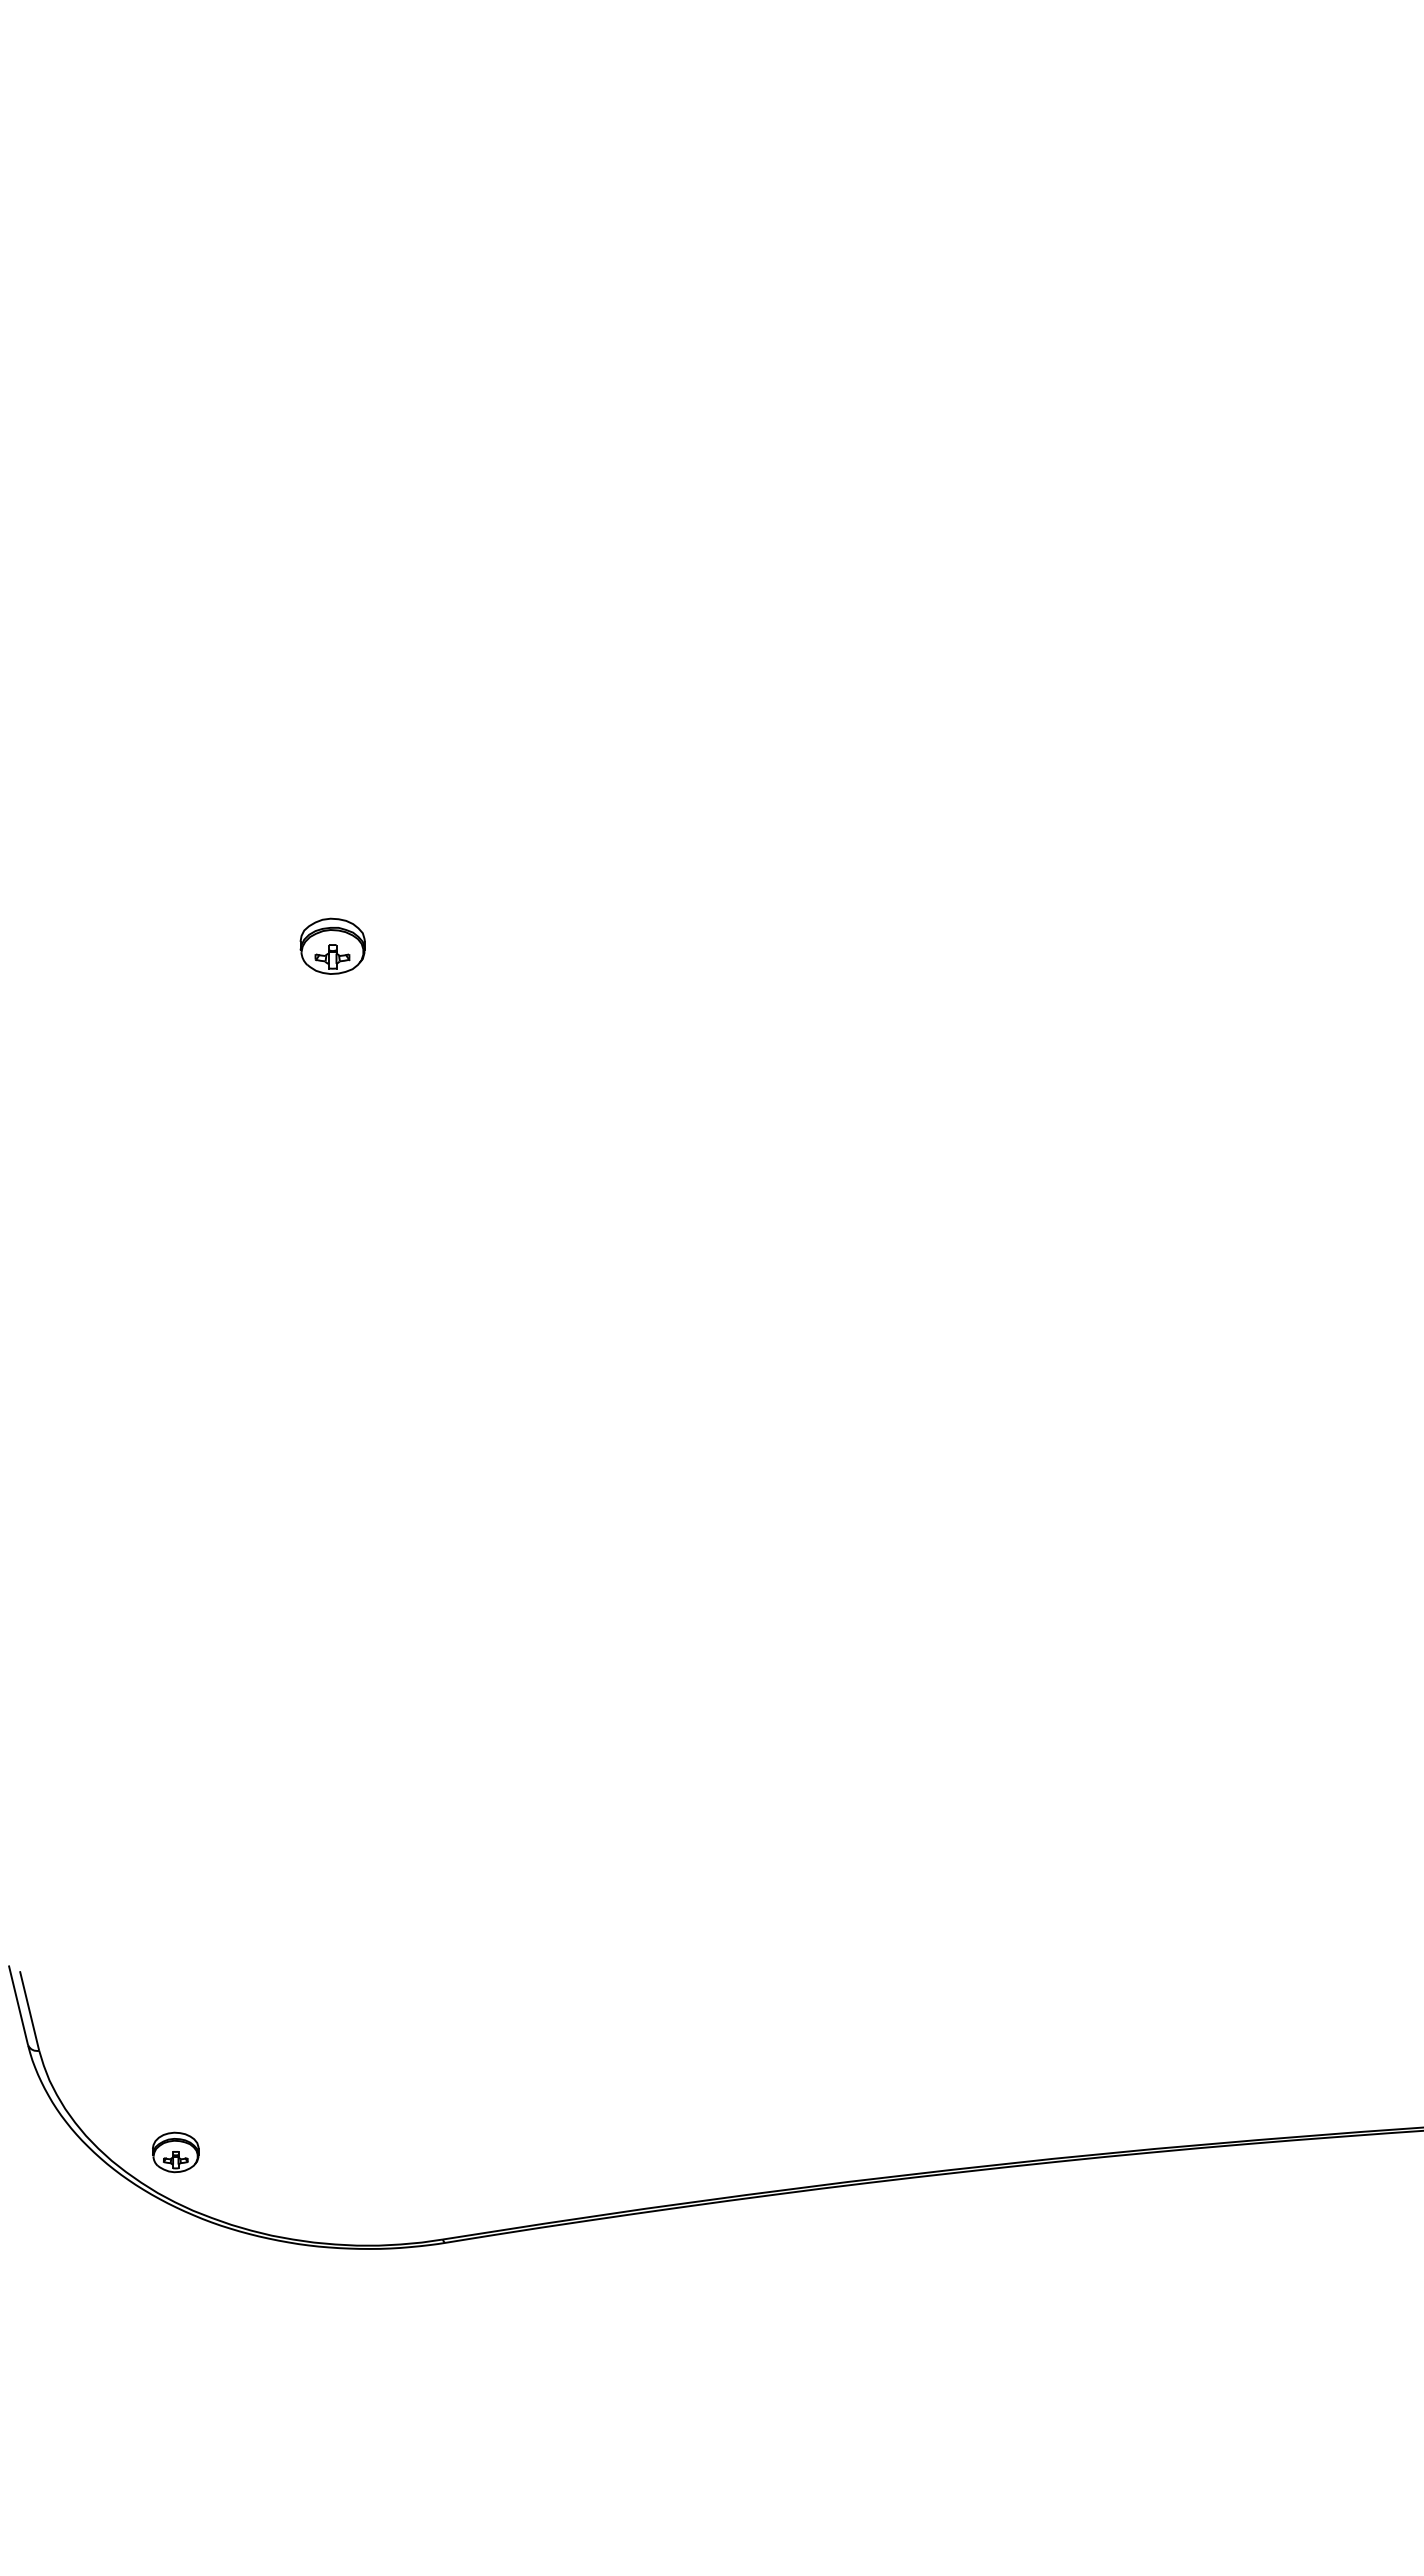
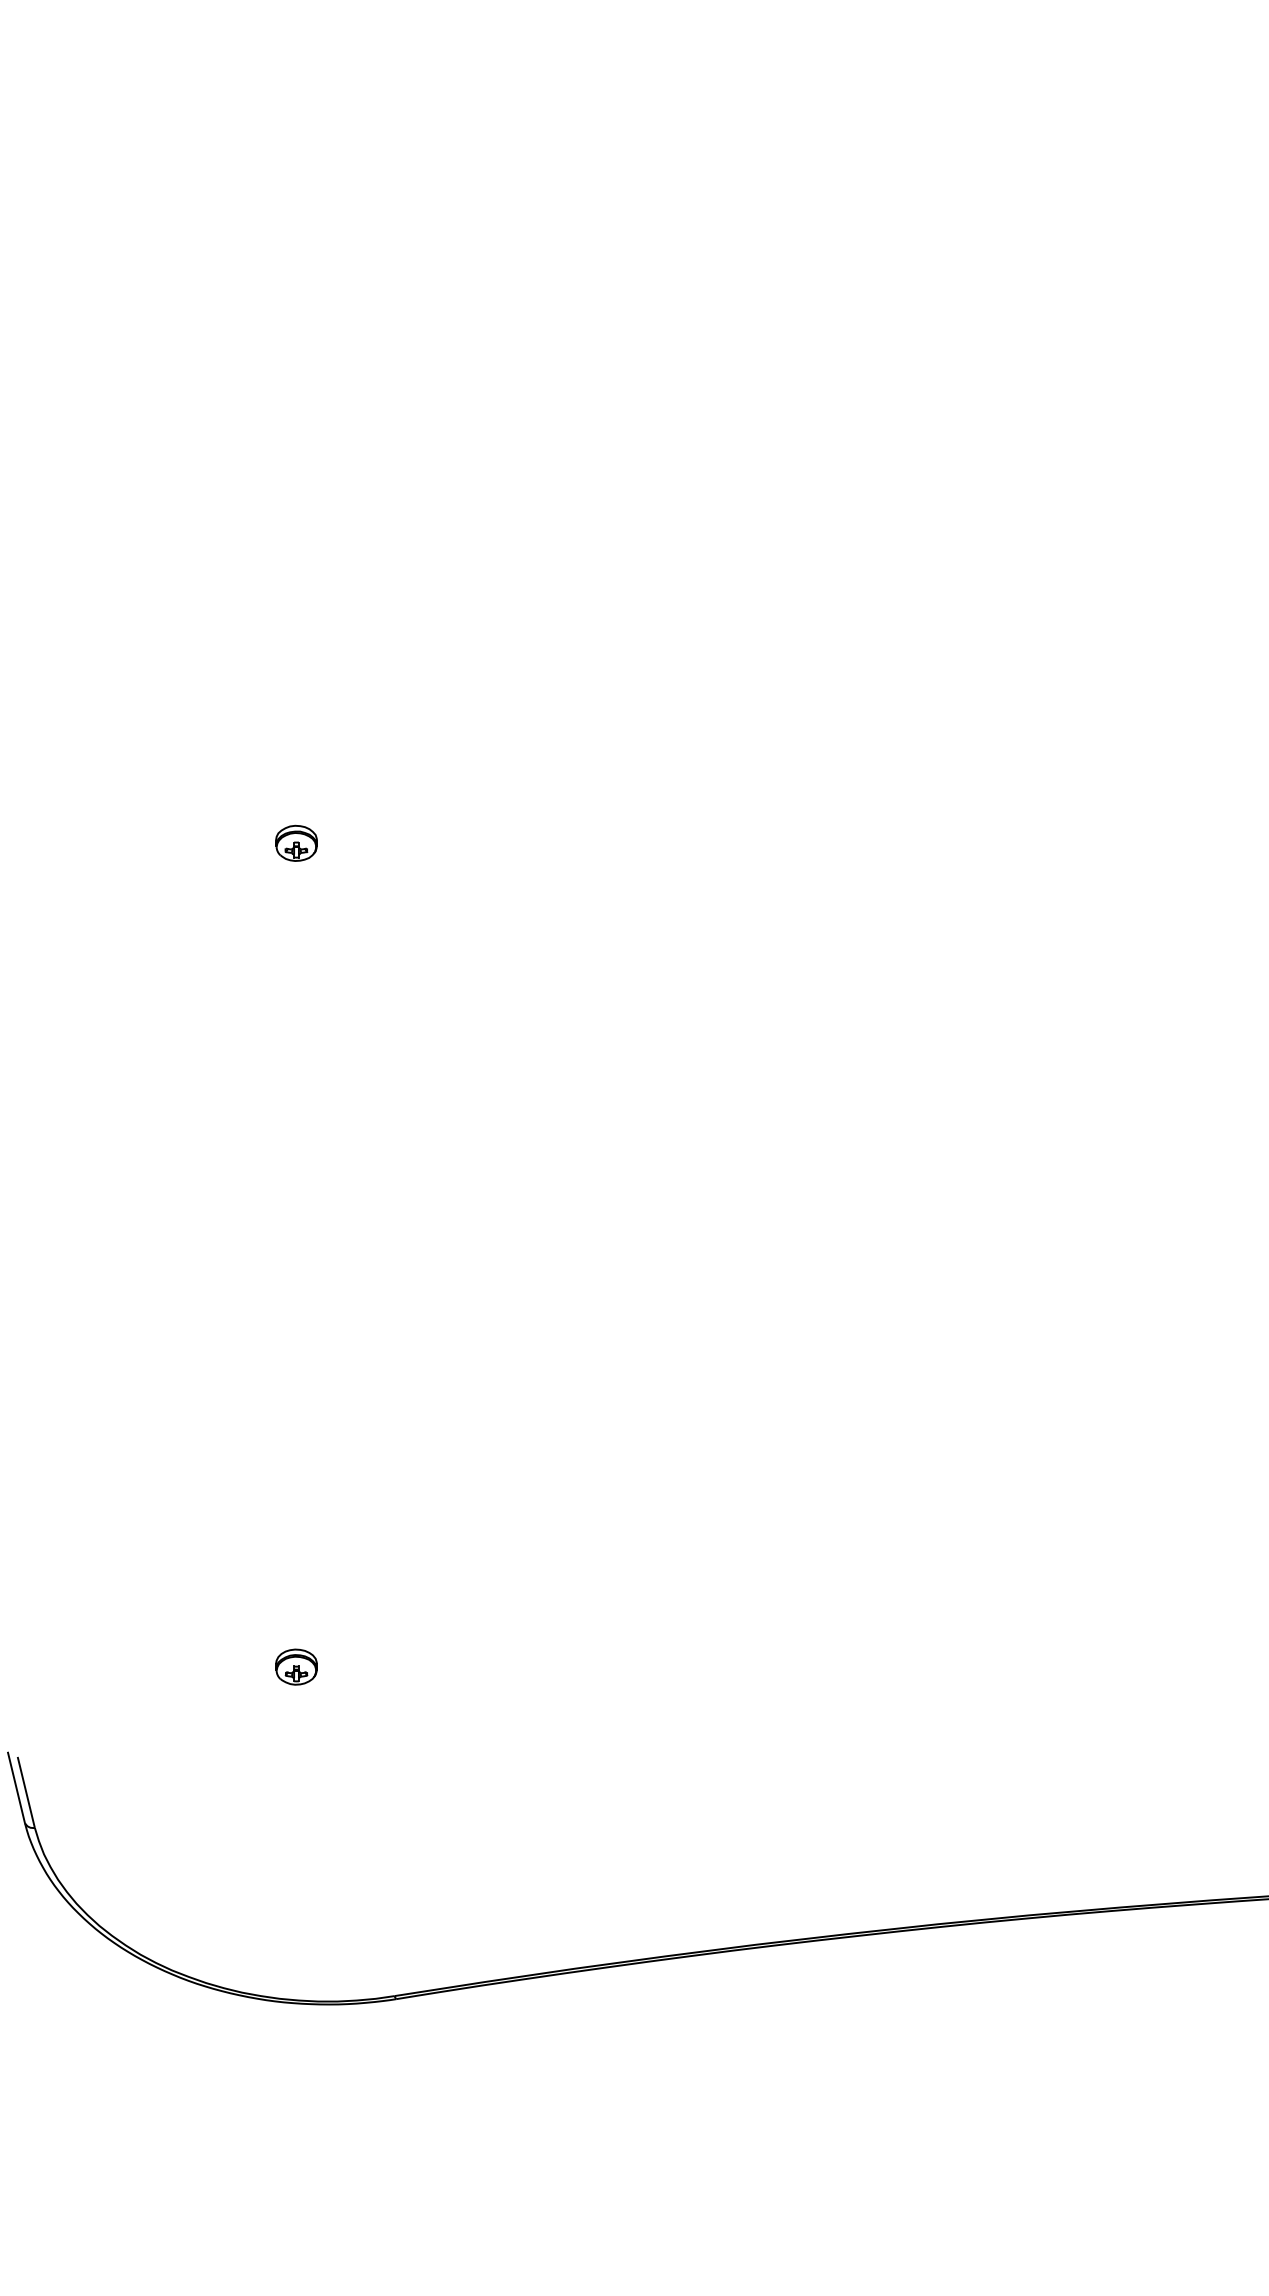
part: (332, 945) -> (296, 842), size x0.71
part: (175, 2152) -> (296, 1667), moved

